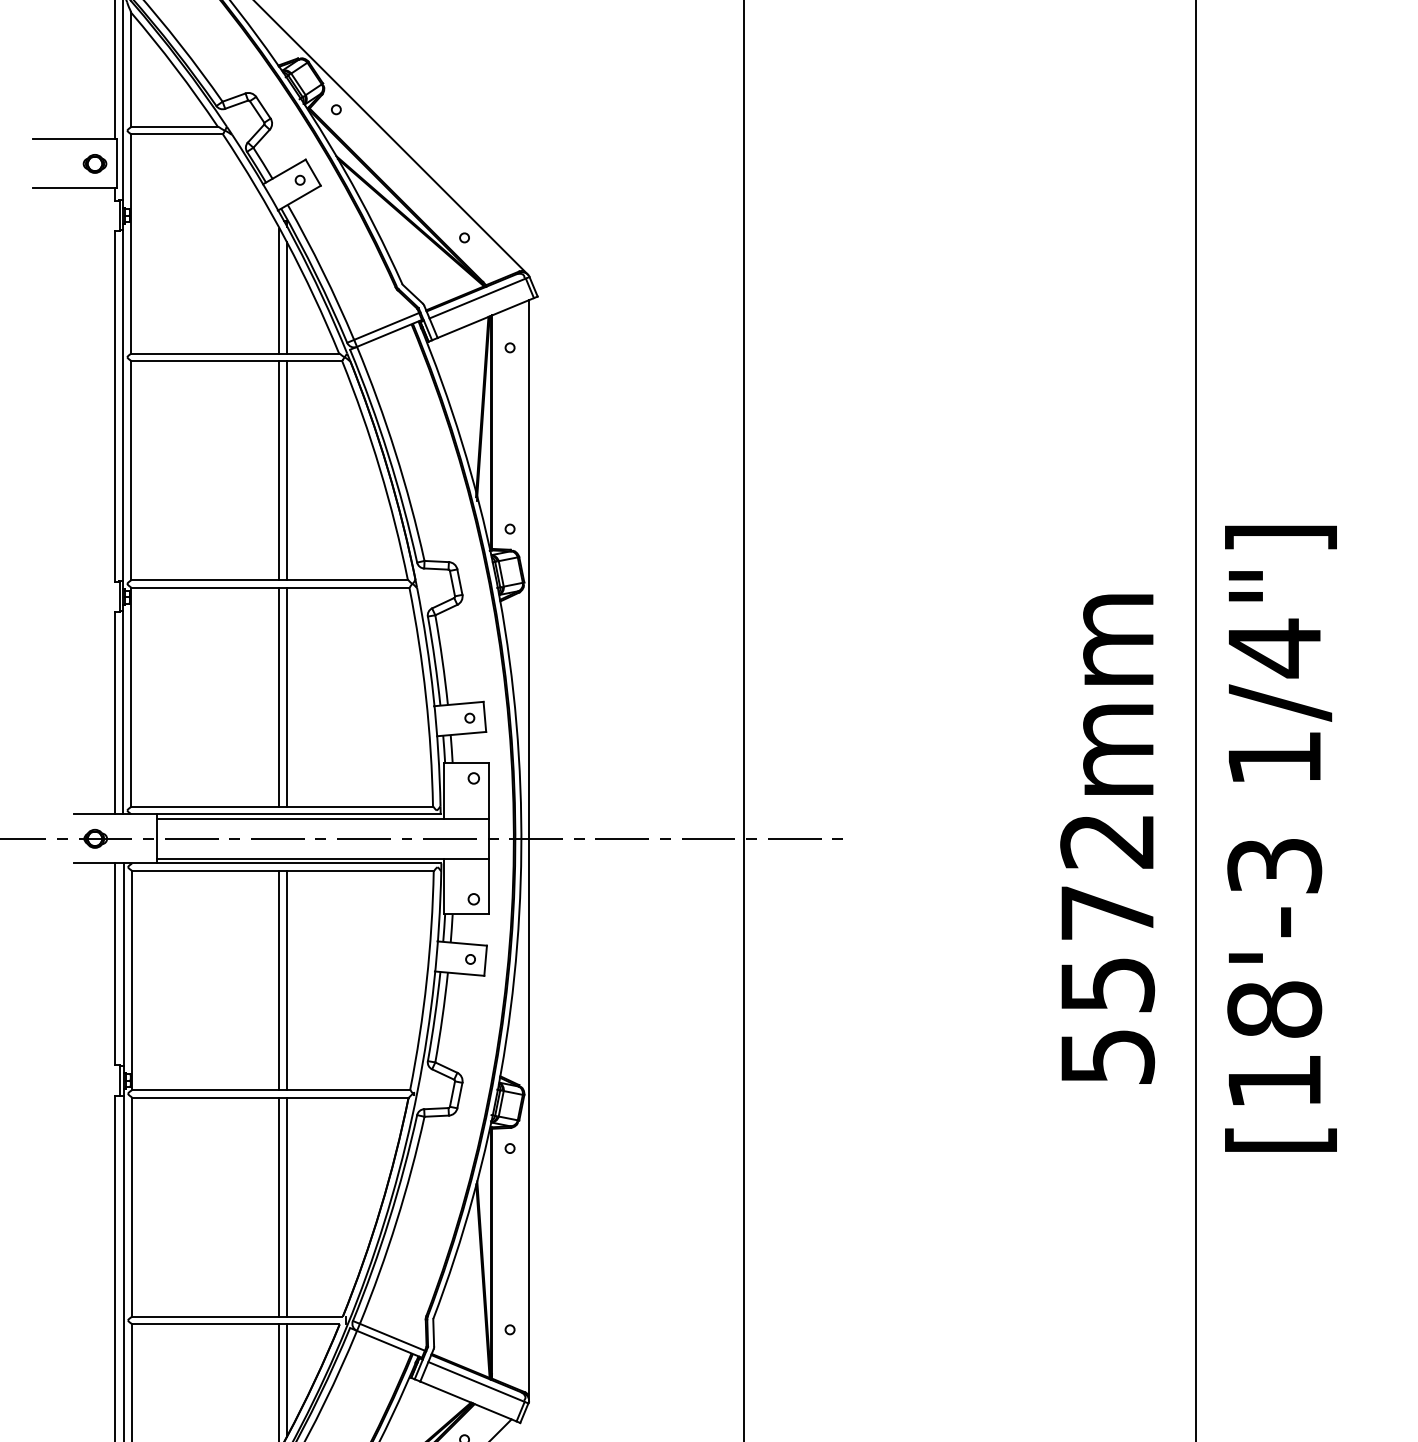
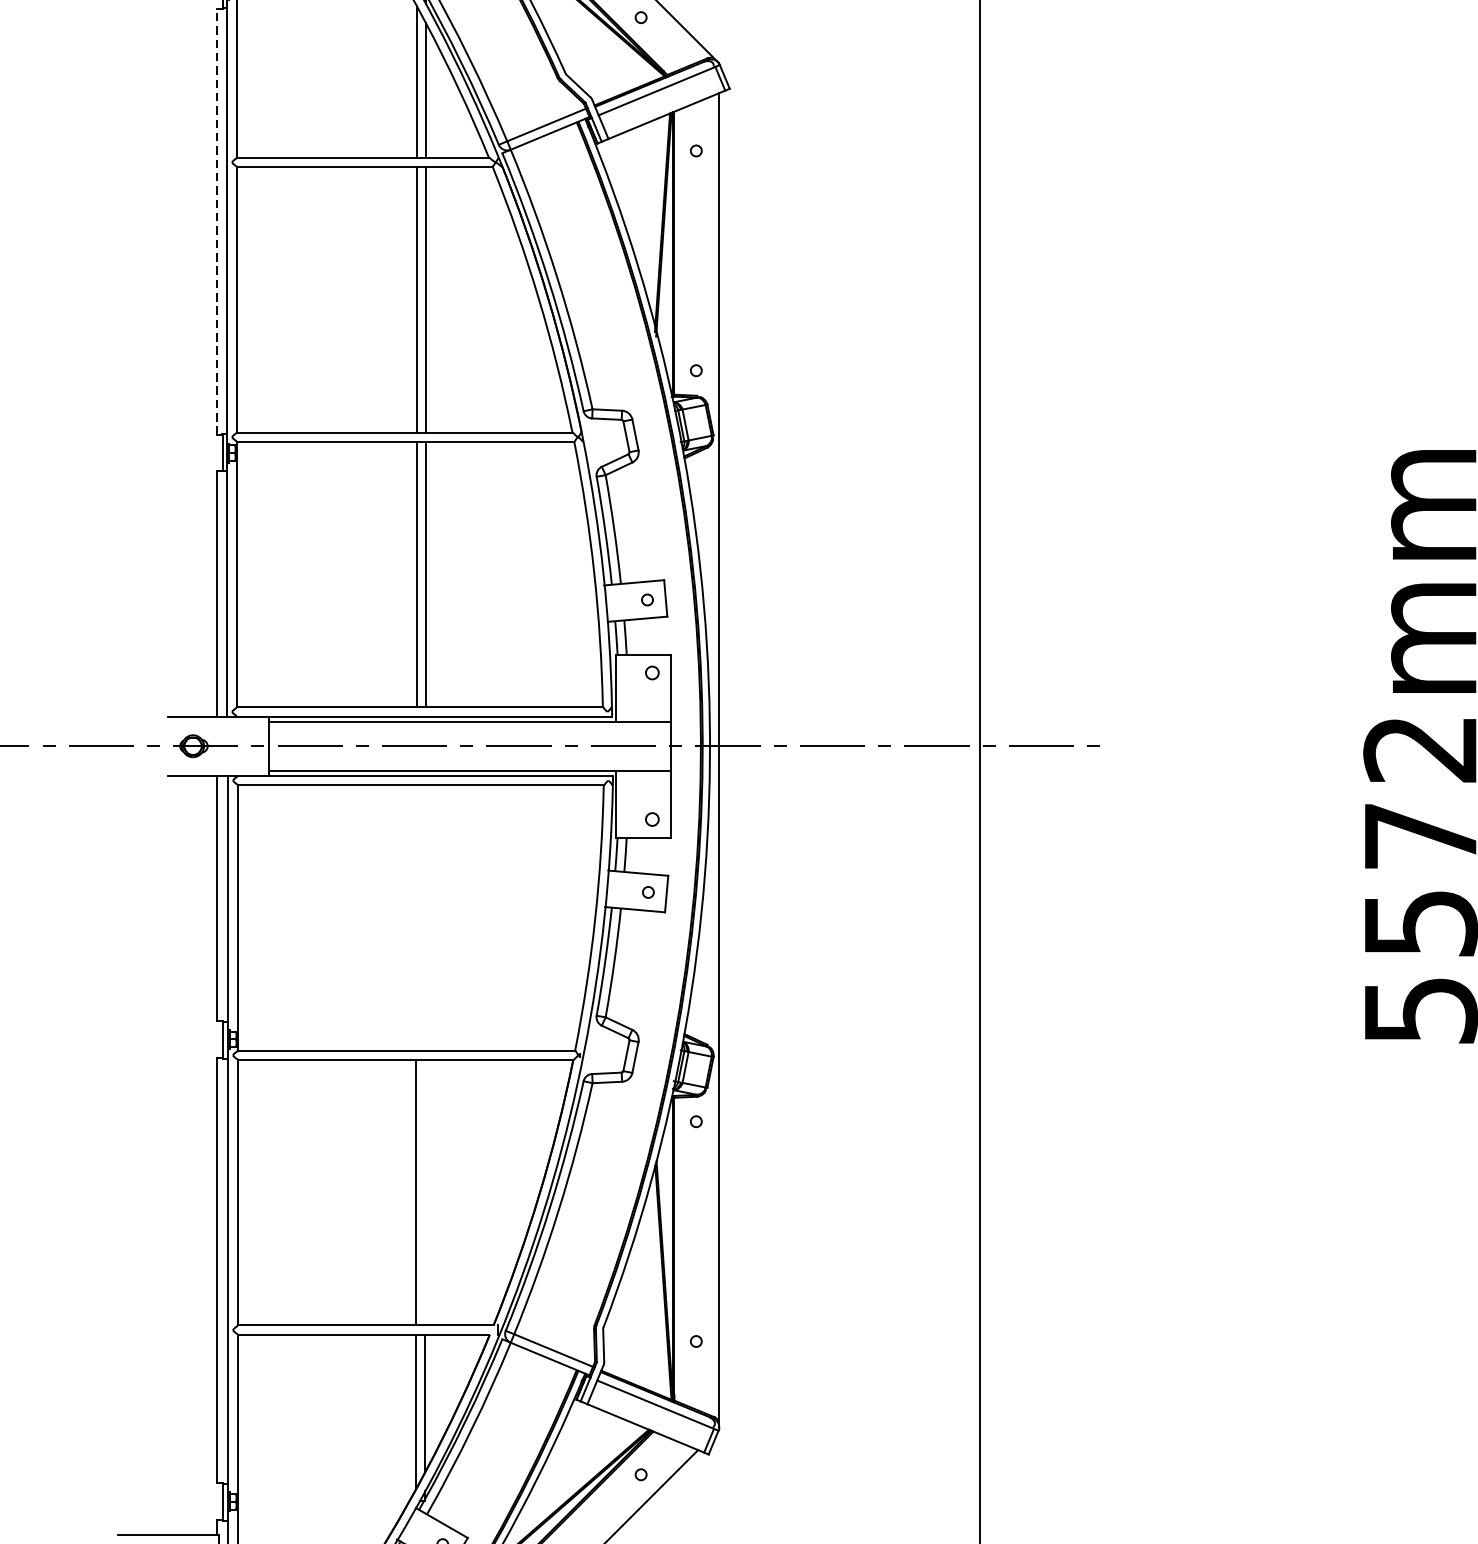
line: (115, 406) -> (217, 222), solid -> dashed
line: (278, 980) -> (415, 917), removed
line: (286, 980) -> (425, 917), removed
line: (286, 1206) -> (425, 1191), removed

